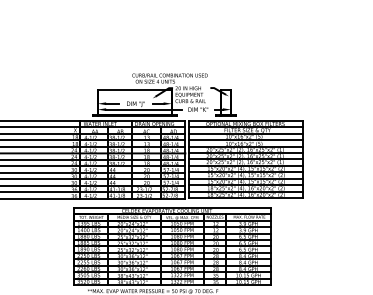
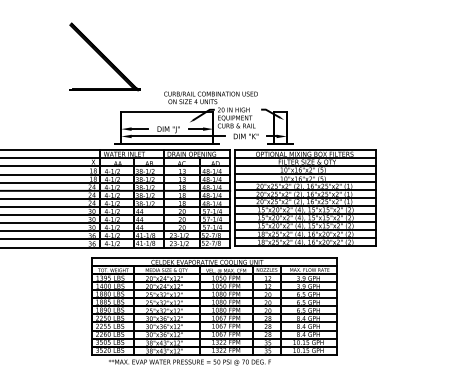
part: (84, 45) -> (104, 56), added

